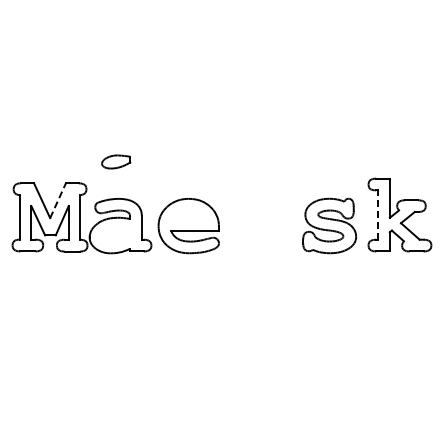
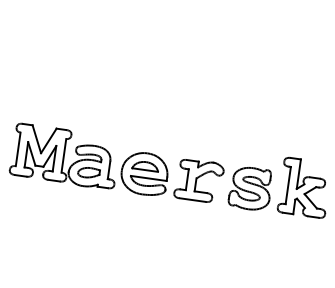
part: (116, 161) -> (89, 172), moved
line: (58, 200) -> (49, 140), dashed -> solid
part: (188, 215) -> (145, 165), added
line: (378, 215) -> (288, 185), dashed -> solid
part: (261, 225) -> (199, 181), added

